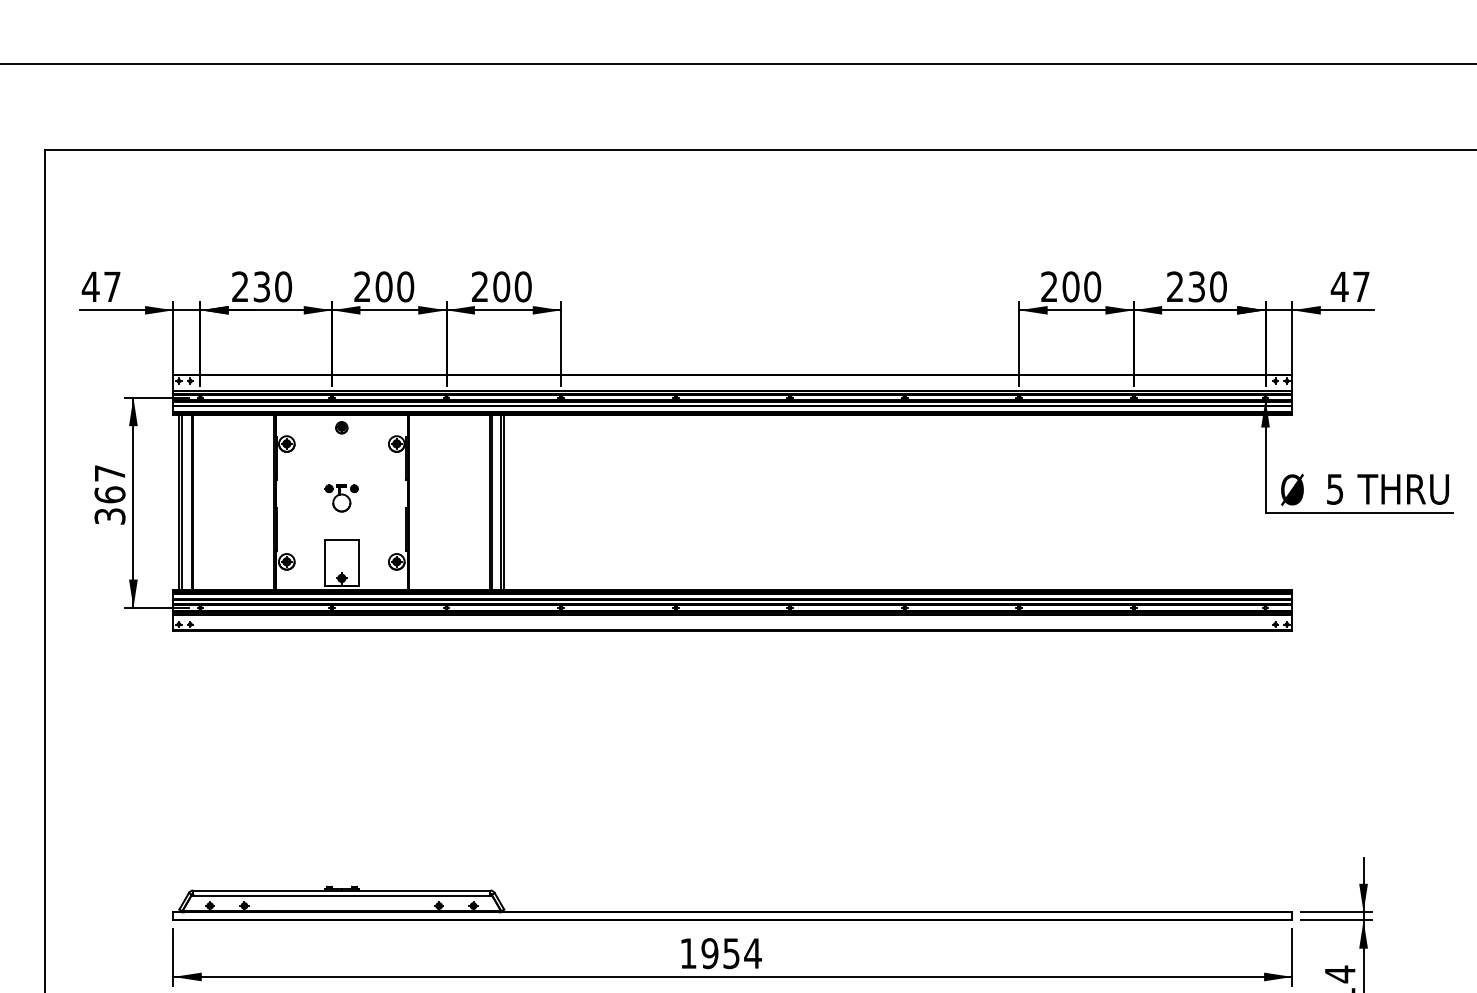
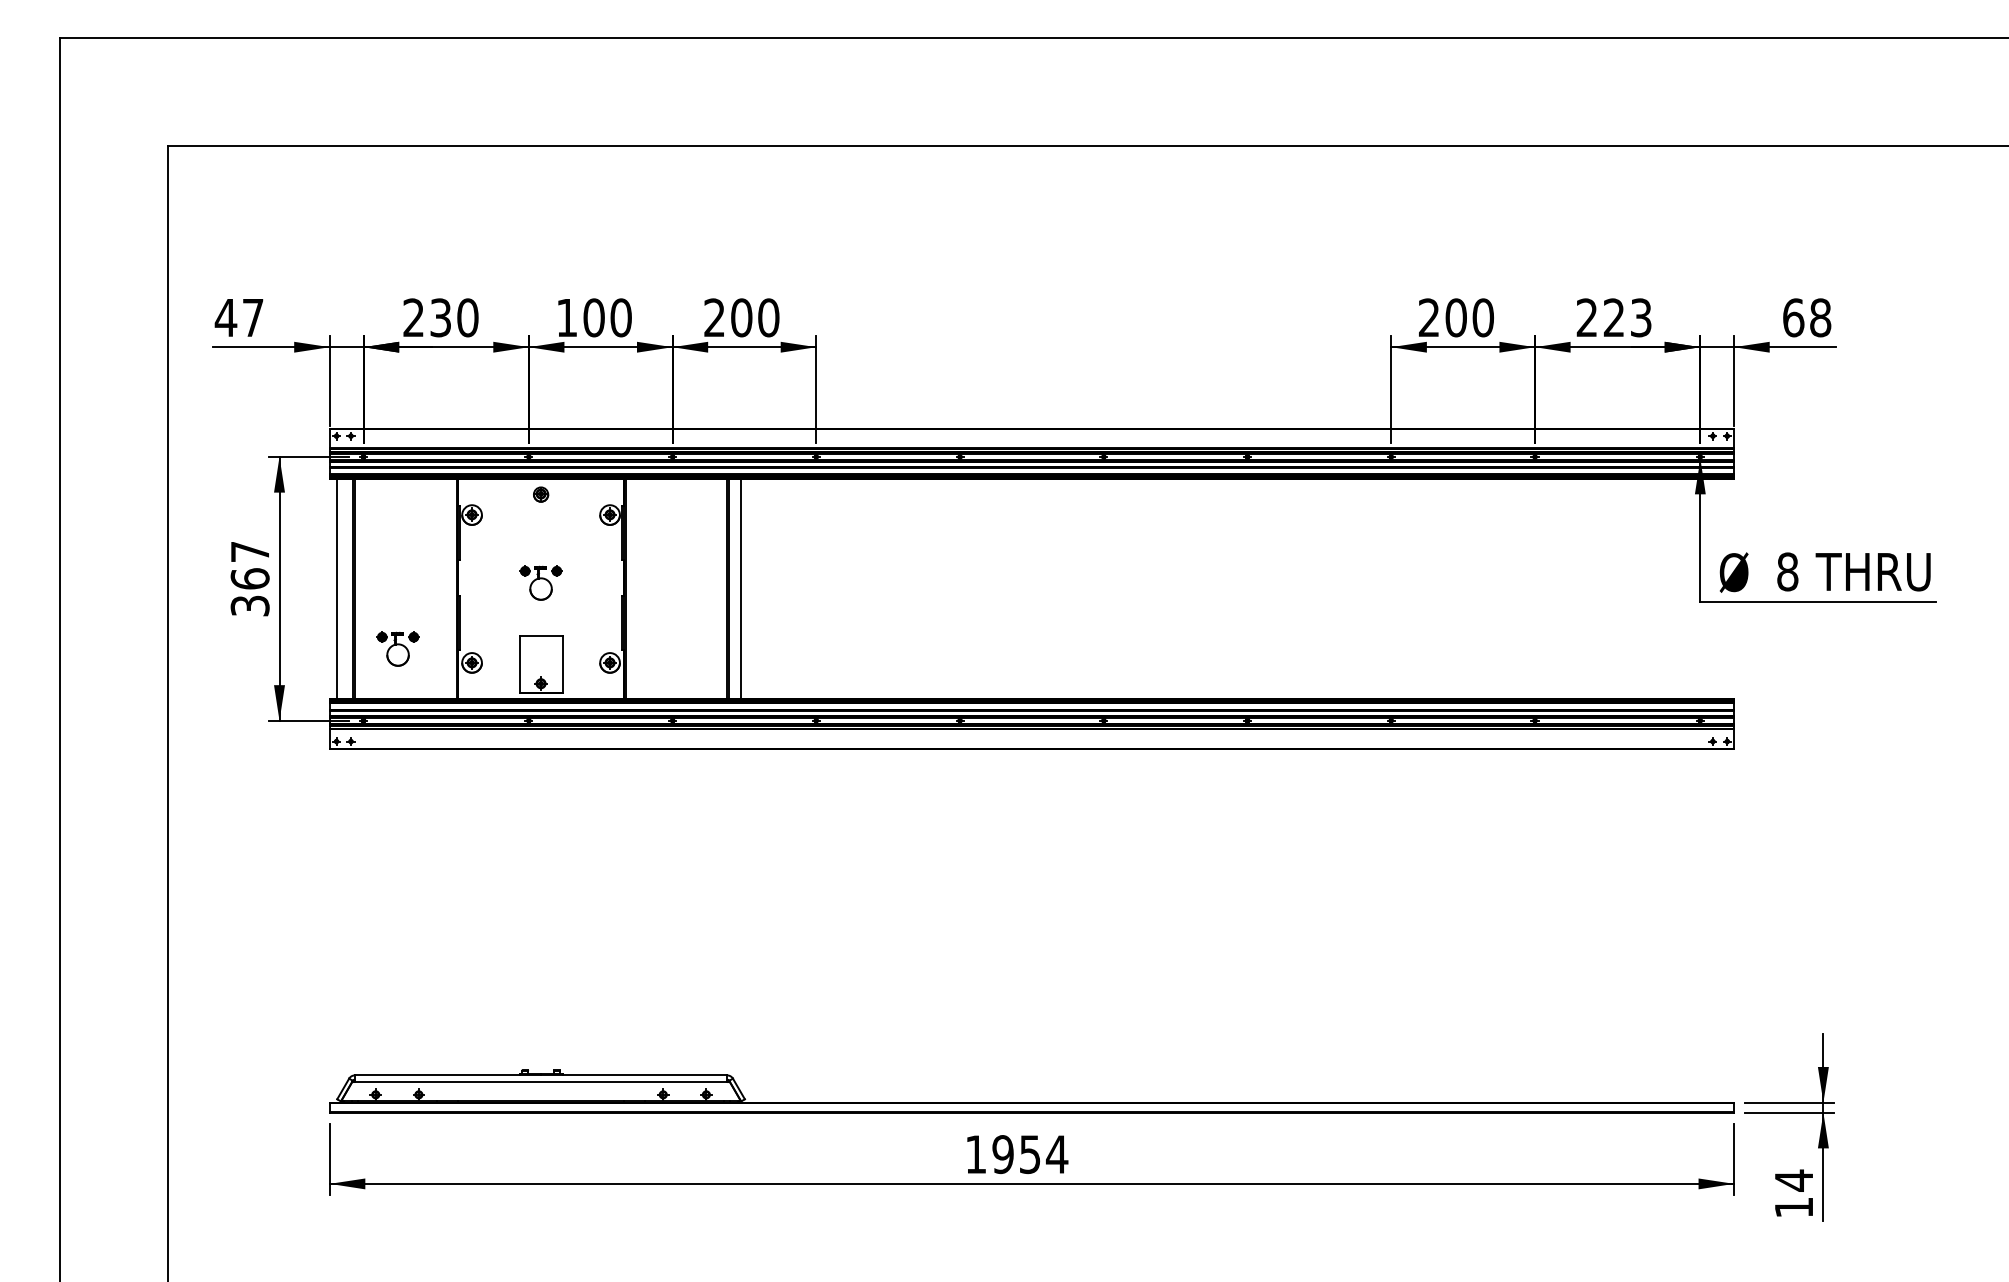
text: (362, 286) -> (566, 317), 200 -> 100
text: (1207, 286) -> (1627, 317), 230 -> 223
text: (1350, 286) -> (1806, 317), 47 -> 68
text: (1334, 489) -> (1787, 571), 5 -> 8
line: (182, 502) -> (340, 588), removed
line: (503, 502) -> (744, 588), removed
part: (227, 550) -> (397, 648), added

